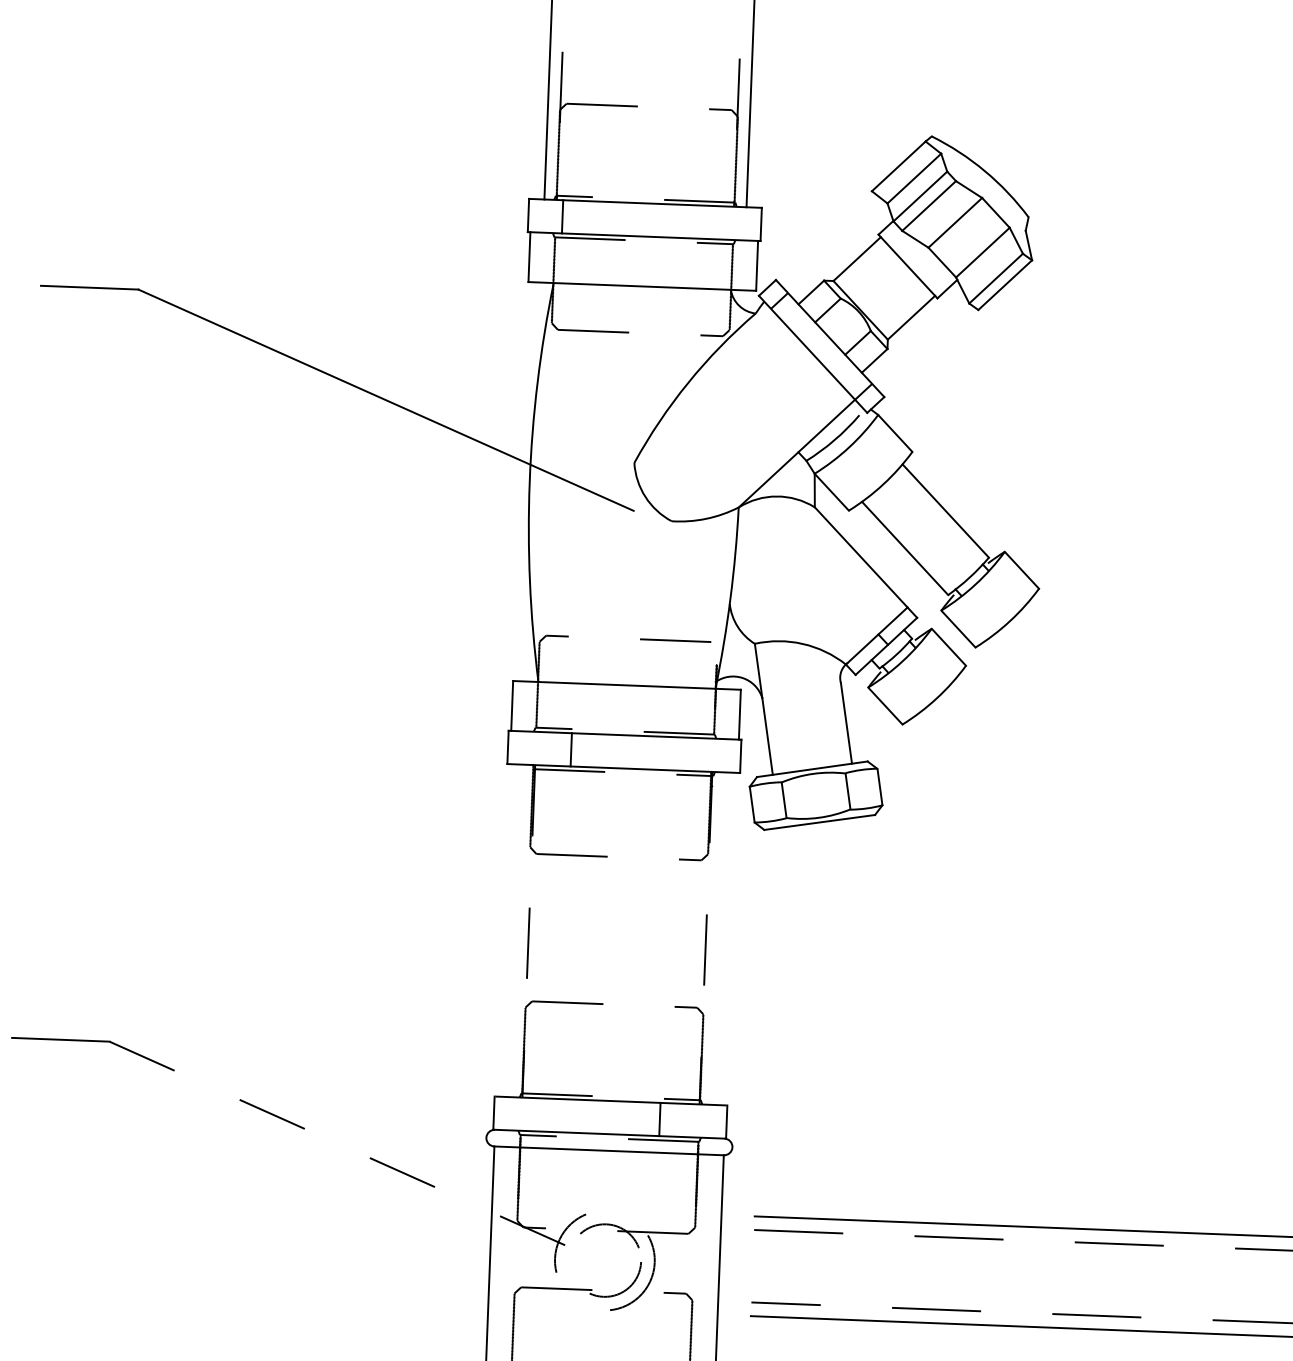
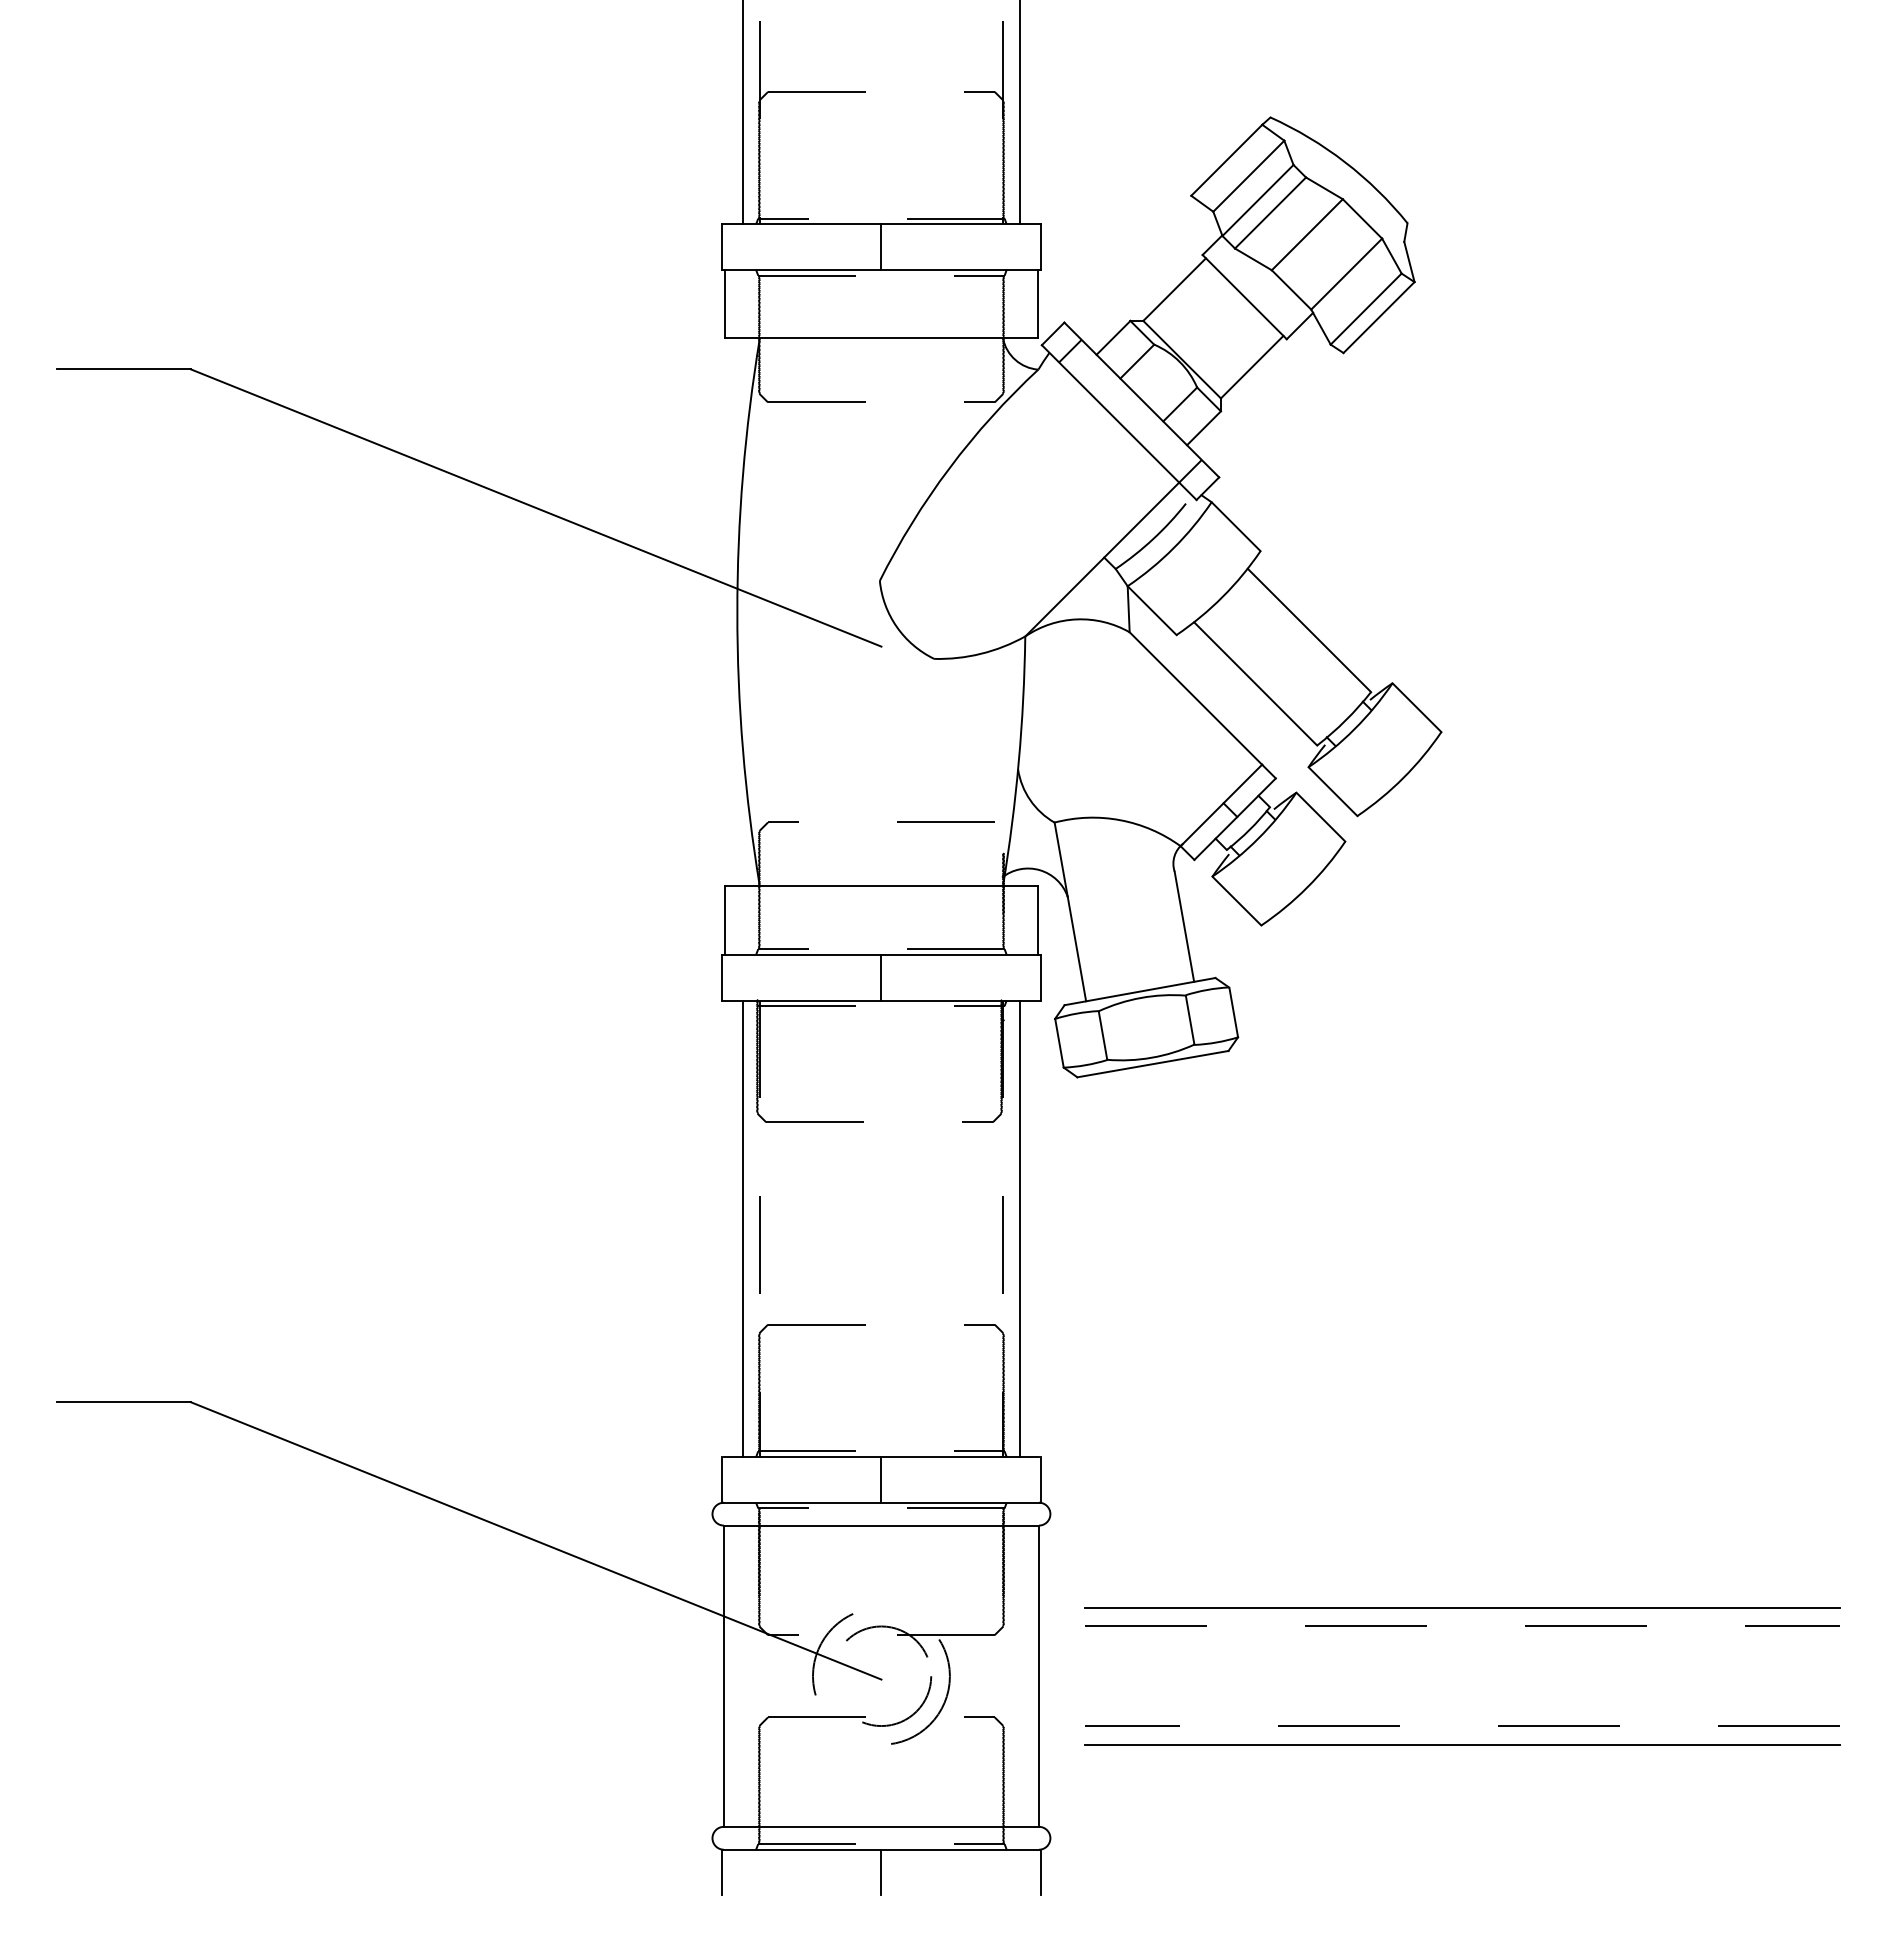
line: (562, 216) -> (881, 246), moved
line: (571, 749) -> (881, 977), moved
line: (516, 930) -> (742, 1228), added
line: (718, 938) -> (1020, 1228), added
line: (659, 1119) -> (881, 1479), moved
line: (357, 1152) -> (536, 1541), dashed -> solid

